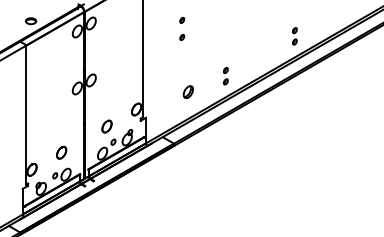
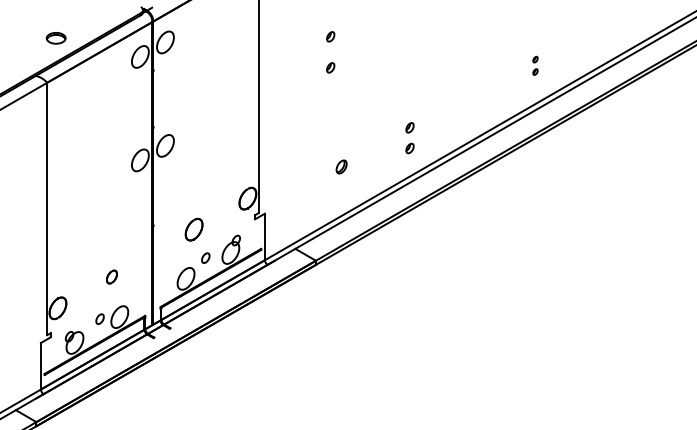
part: (294, 36) -> (534, 66), size x0.6
part: (187, 91) -> (340, 165), size x0.6
part: (61, 152) -> (111, 276), size x0.6

